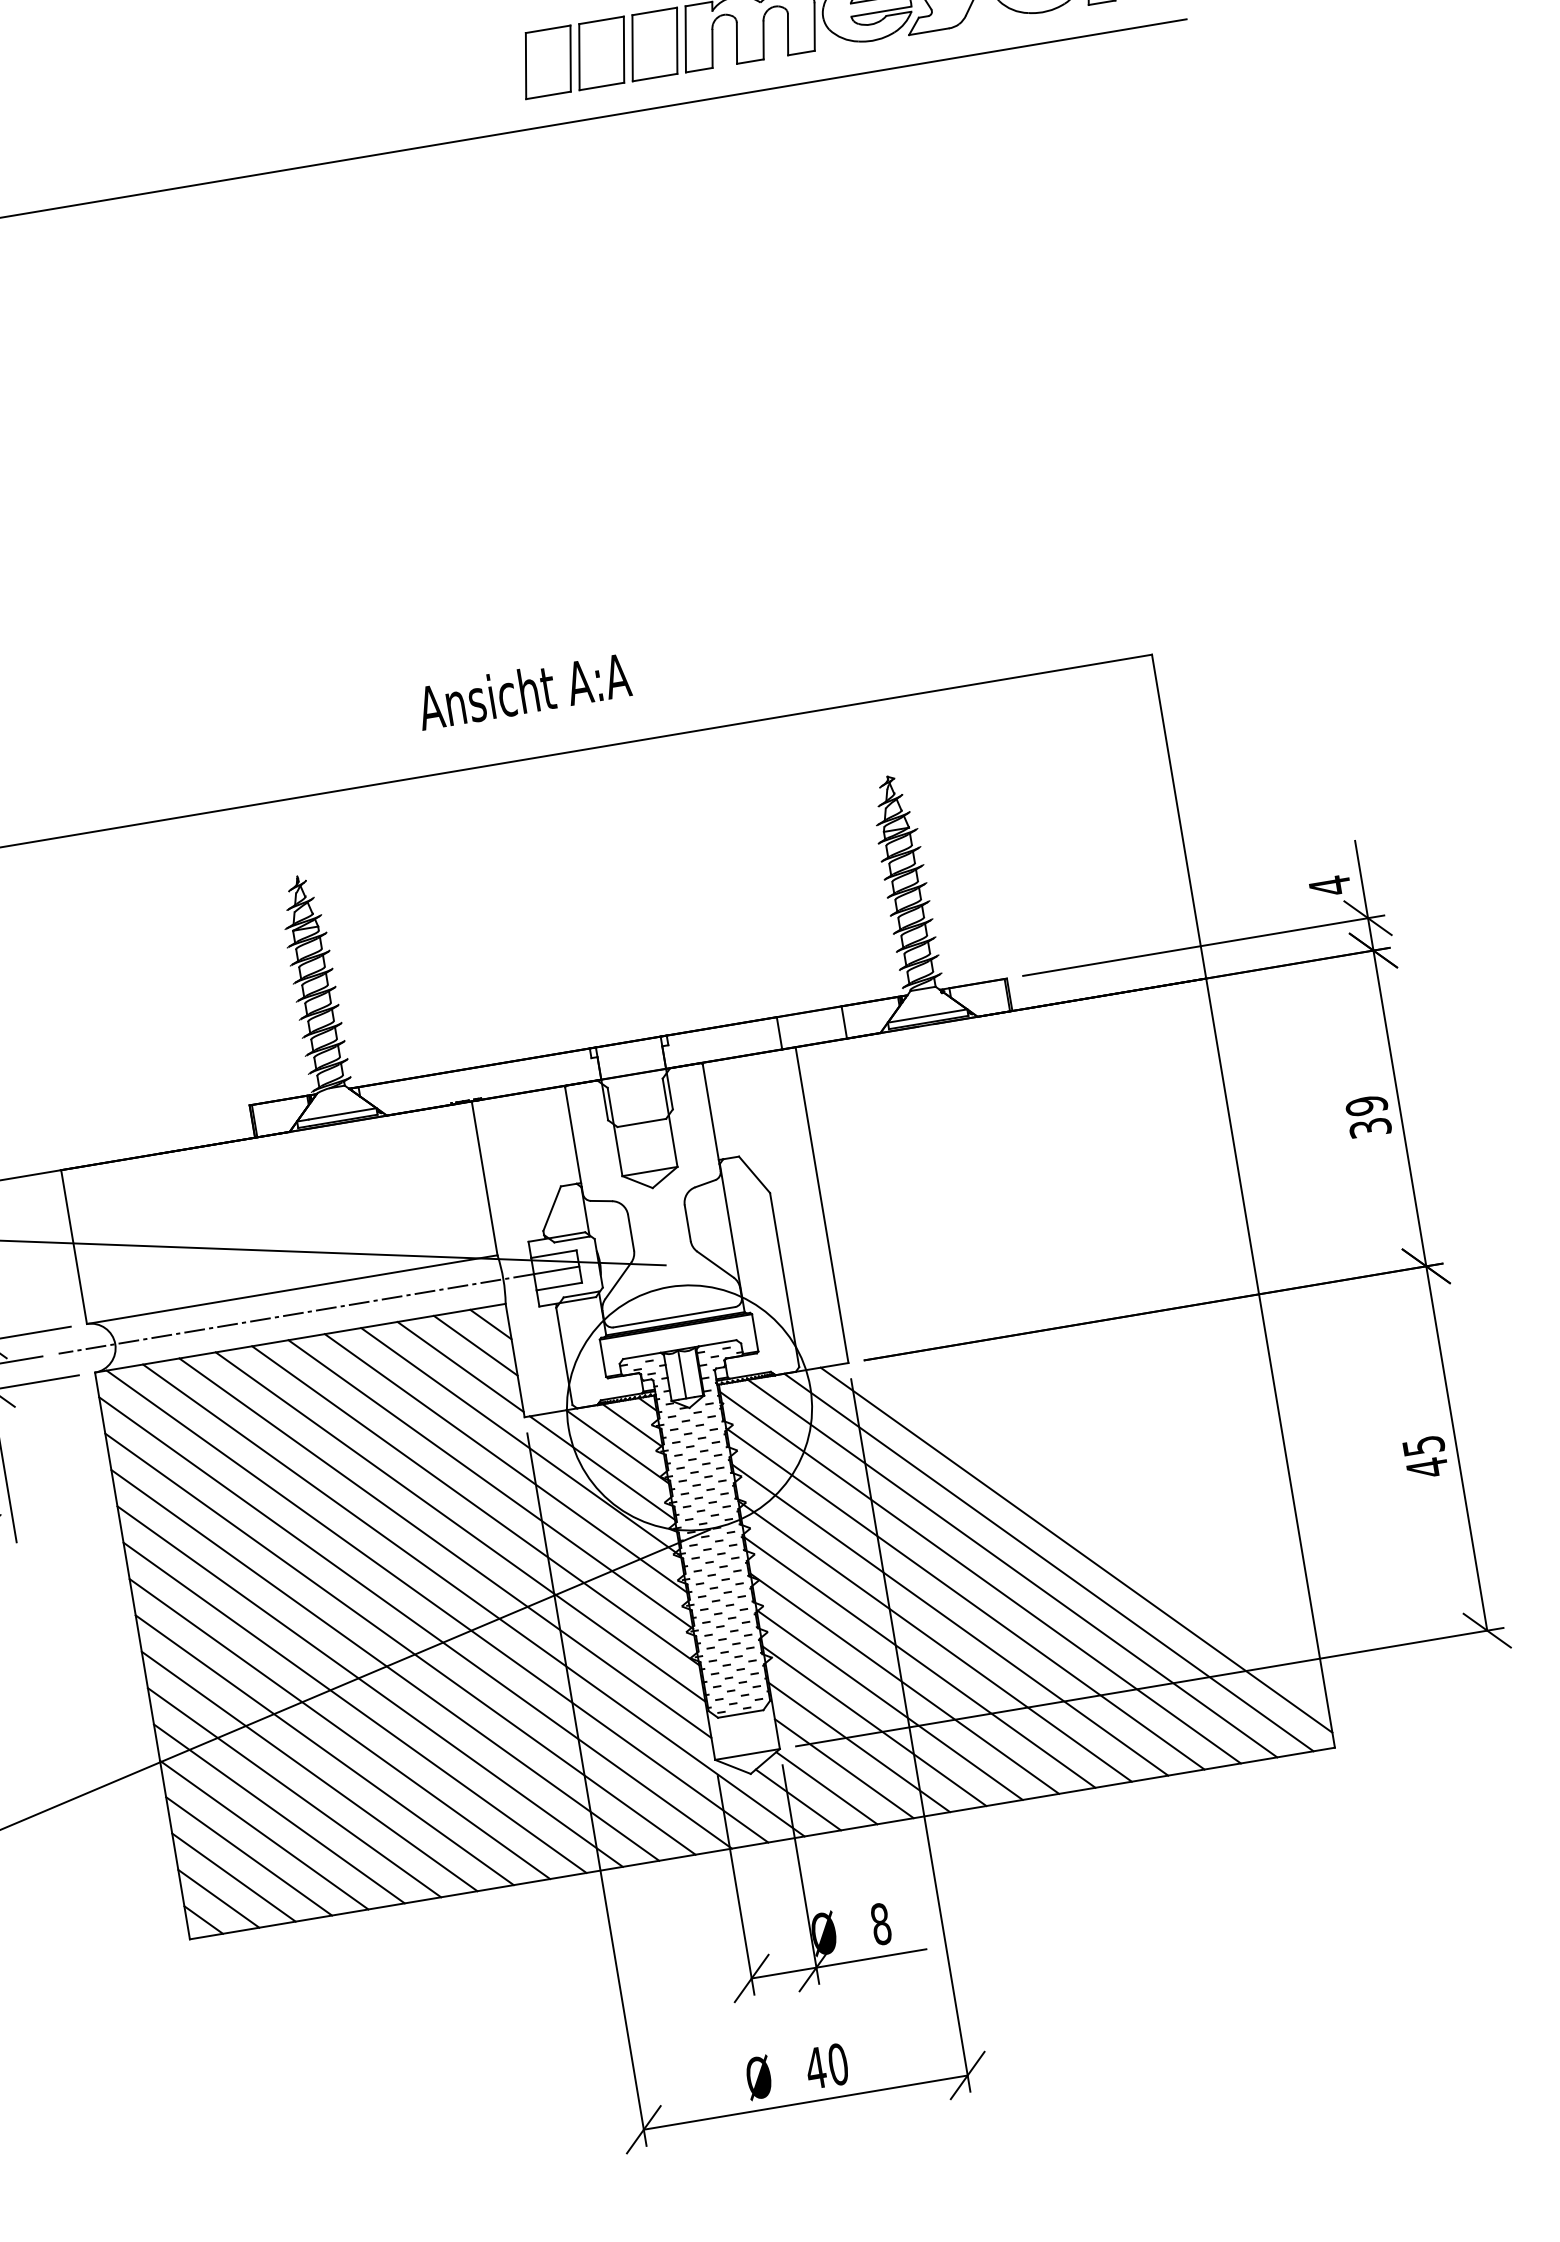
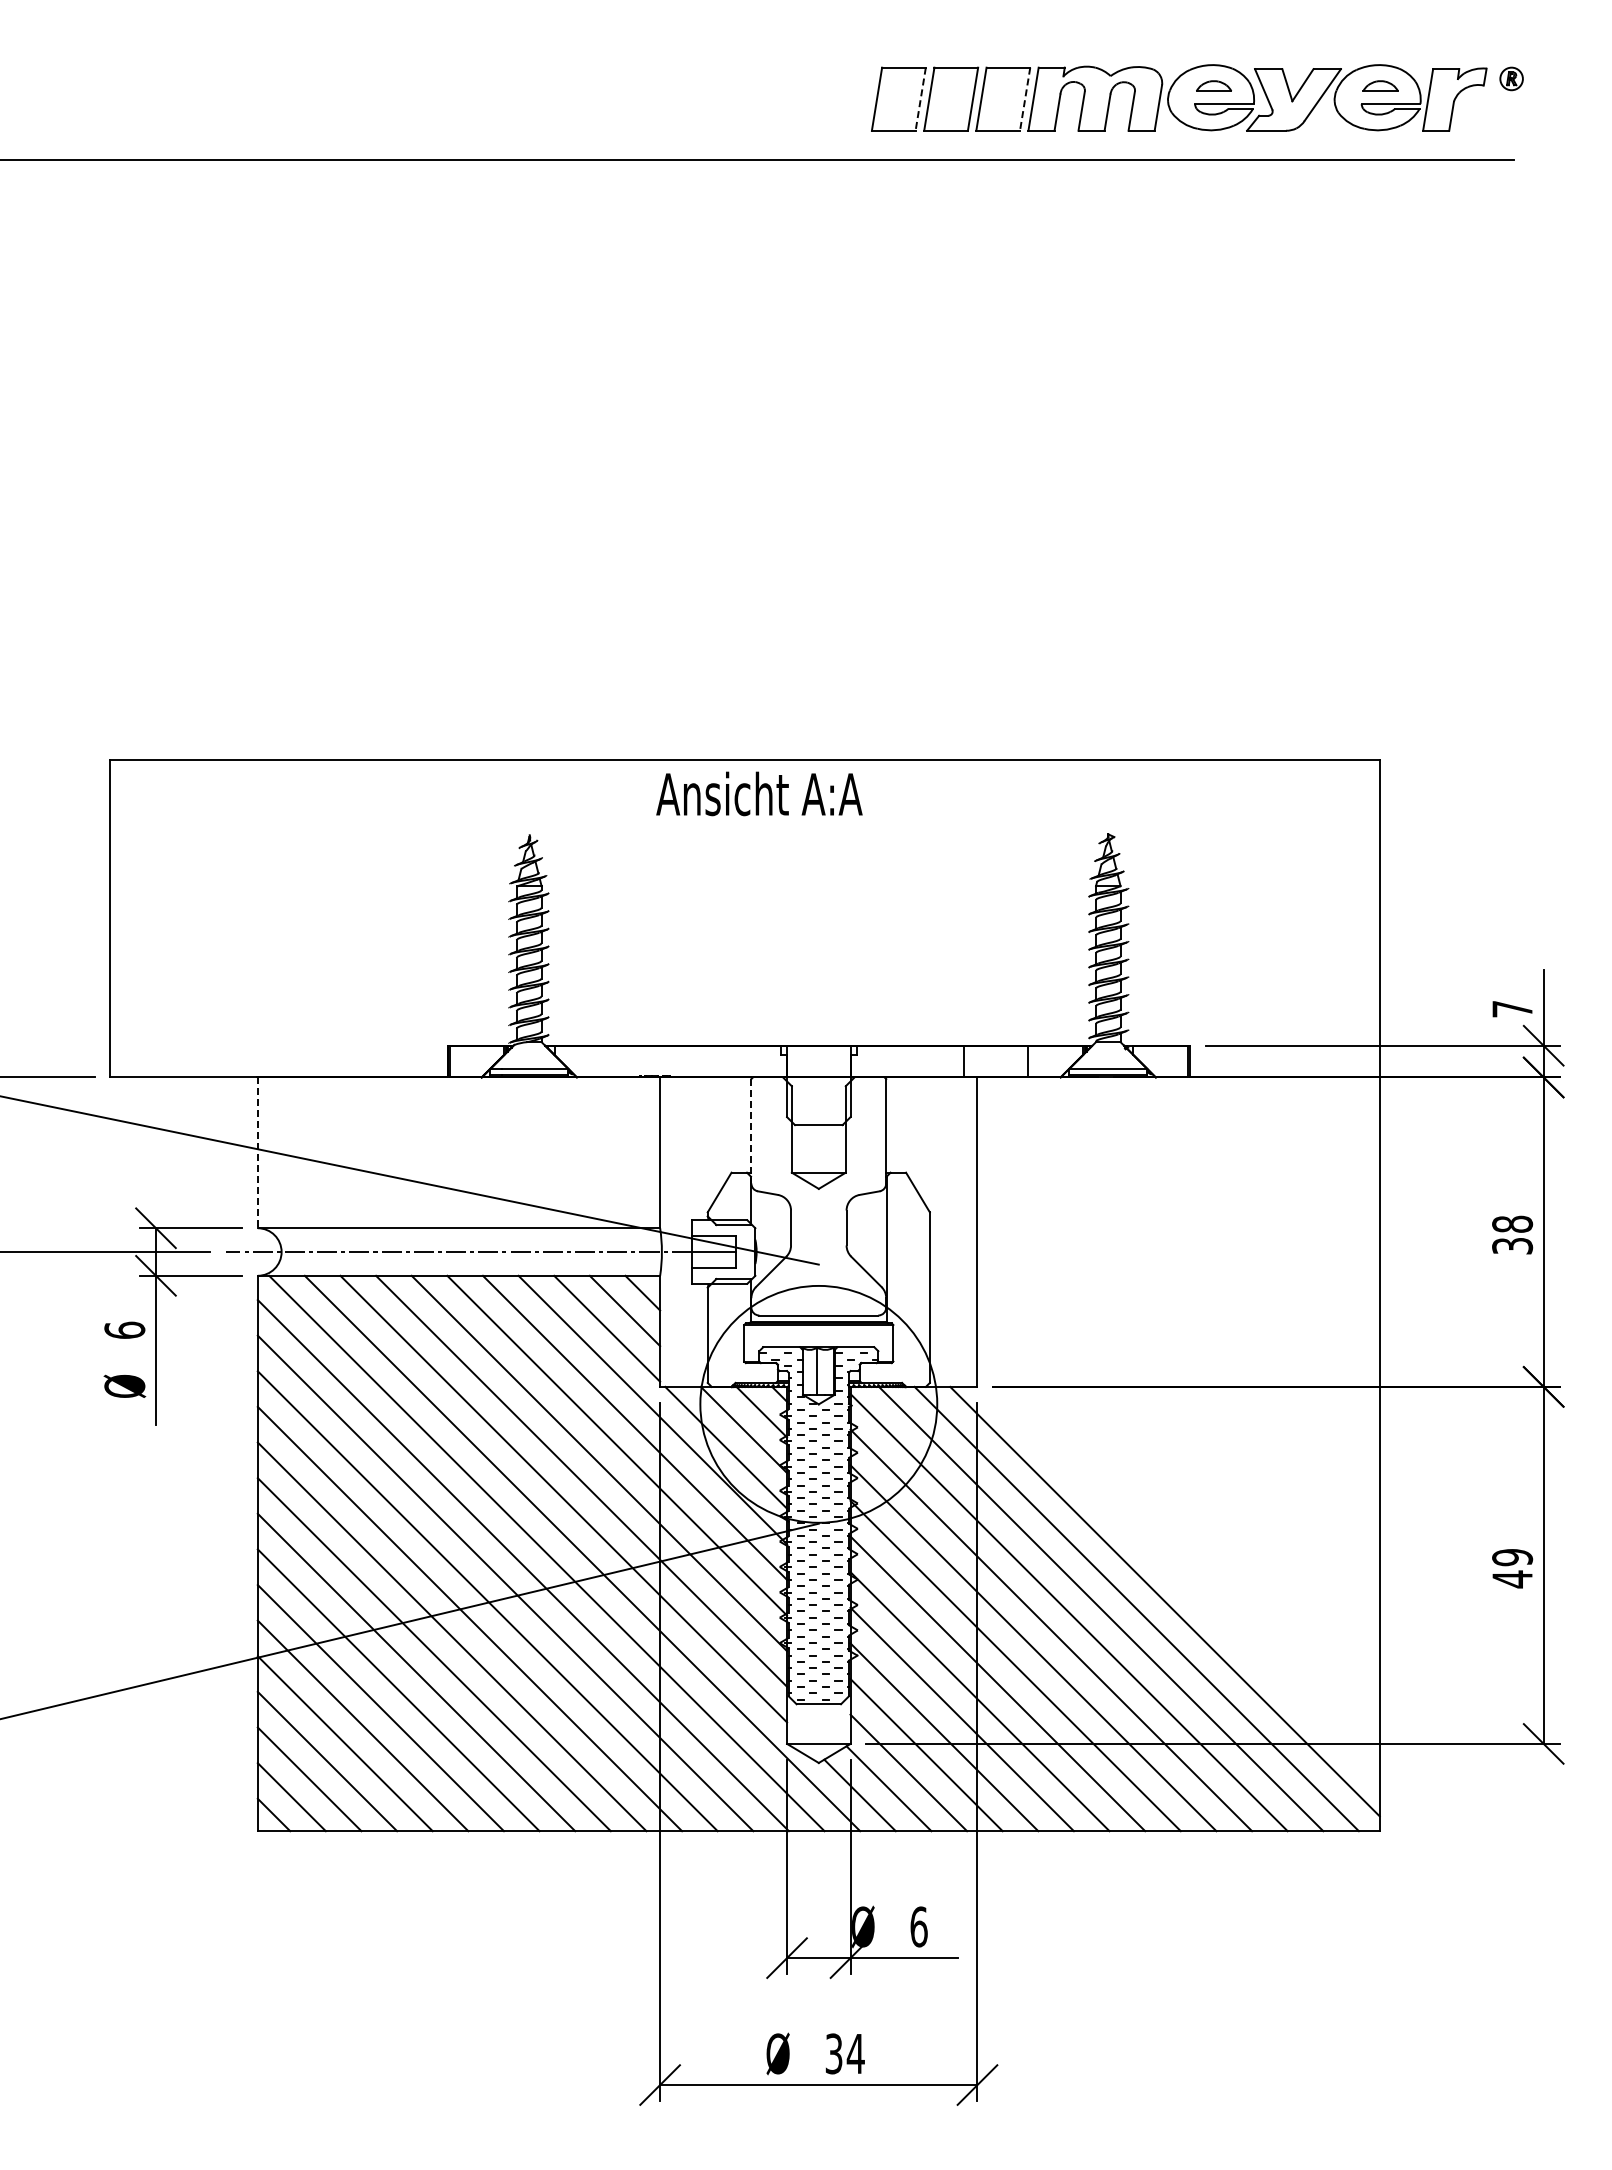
line: (677, 41) -> (1025, 99), solid -> dashed
line: (570, 58) -> (920, 99), solid -> dashed
text: (524, 690) -> (759, 793), moved
text: (1330, 886) -> (1512, 1009), 4 -> 7
text: (1366, 1104) -> (1512, 1223), 39 -> 38
line: (574, 1140) -> (751, 1131), solid -> dashed
line: (73, 1247) -> (257, 1153), solid -> dashed
text: (1423, 1445) -> (1512, 1557), 45 -> 49
text: (880, 1923) -> (918, 1926), 8 -> 6
text: (826, 2066) -> (844, 2053), 40 -> 34

